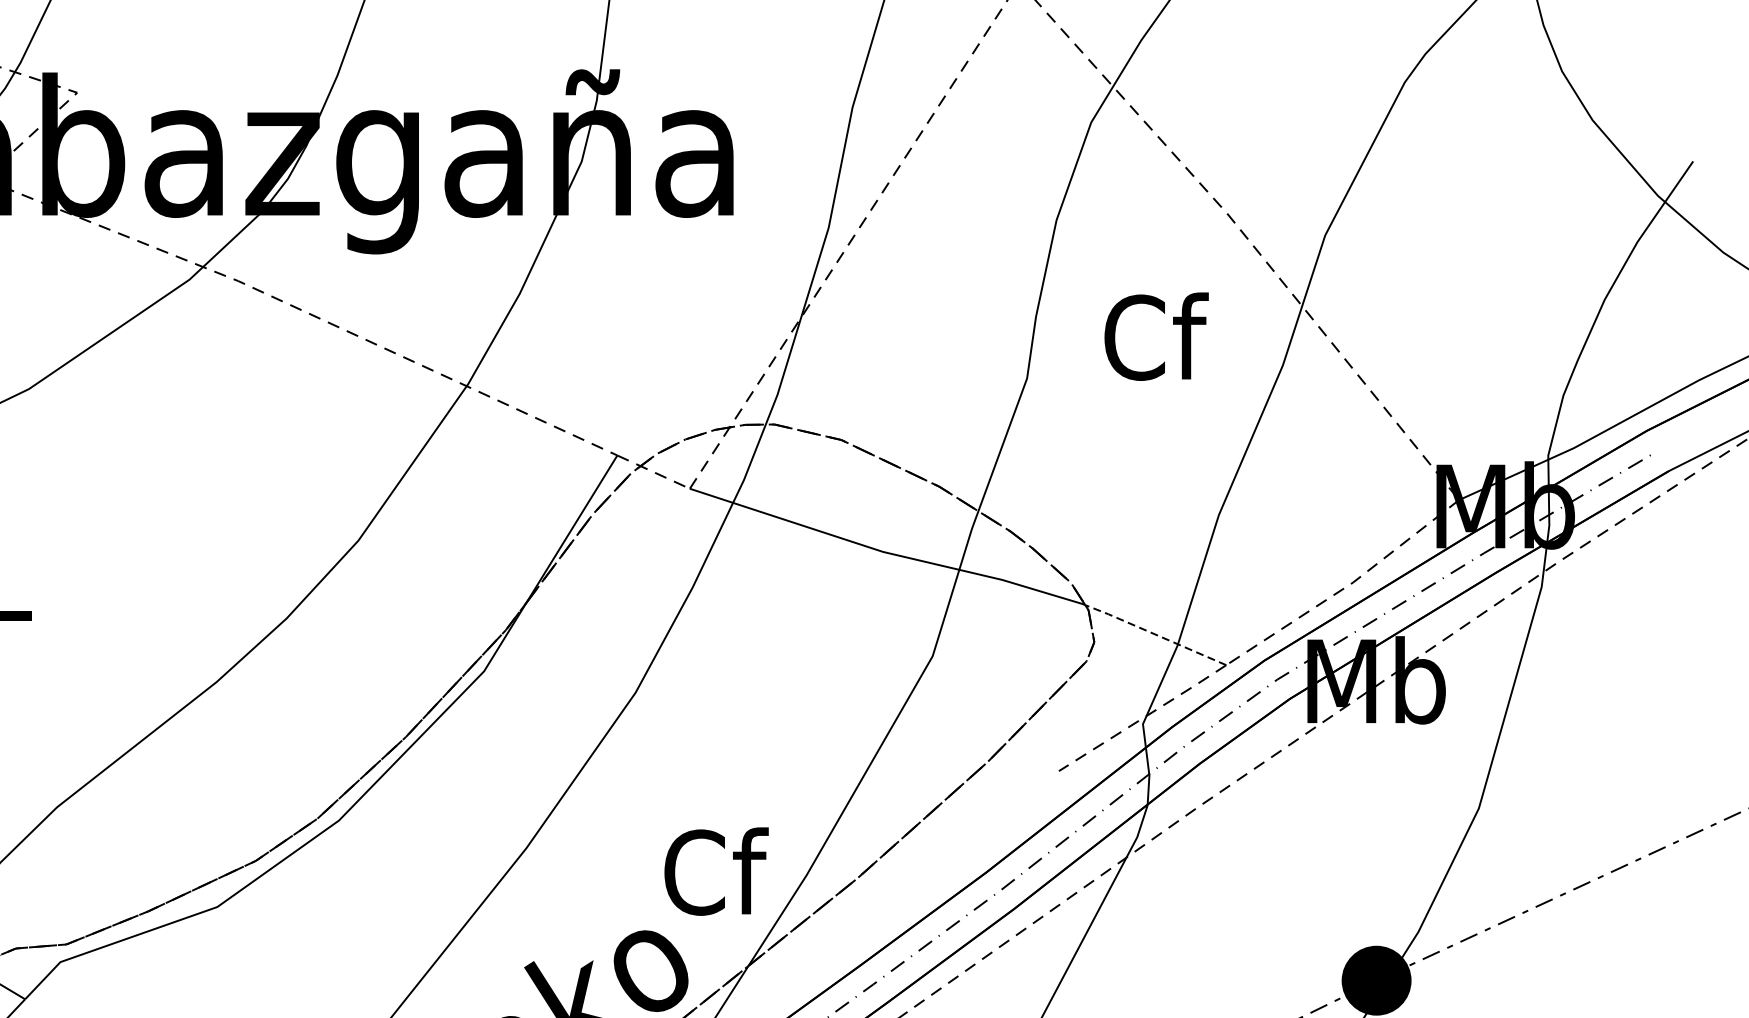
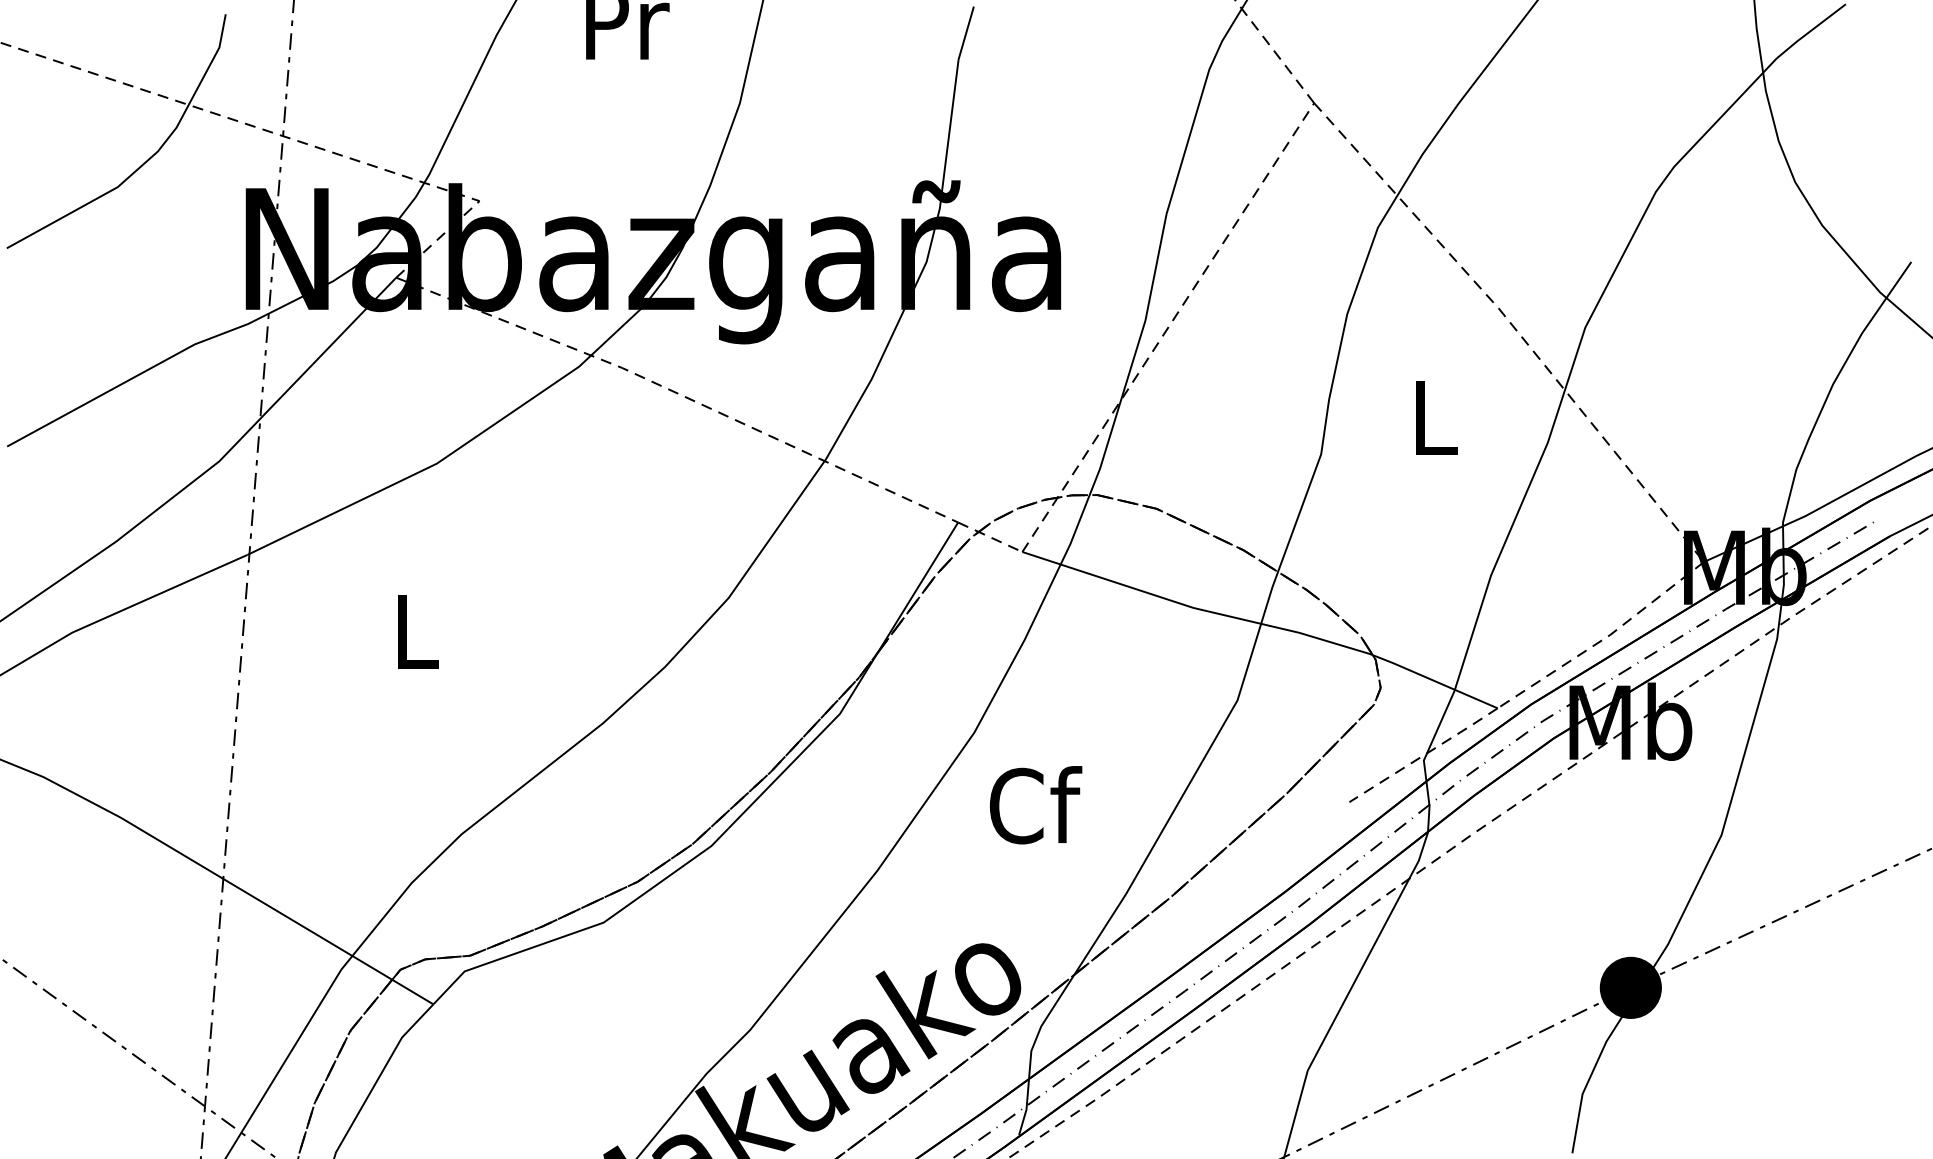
text: (1156, 336) -> (1435, 417), Cf -> L
line: (1154, 634) -> (1434, 681), dashed -> solid
text: (717, 871) -> (1036, 805), moved

